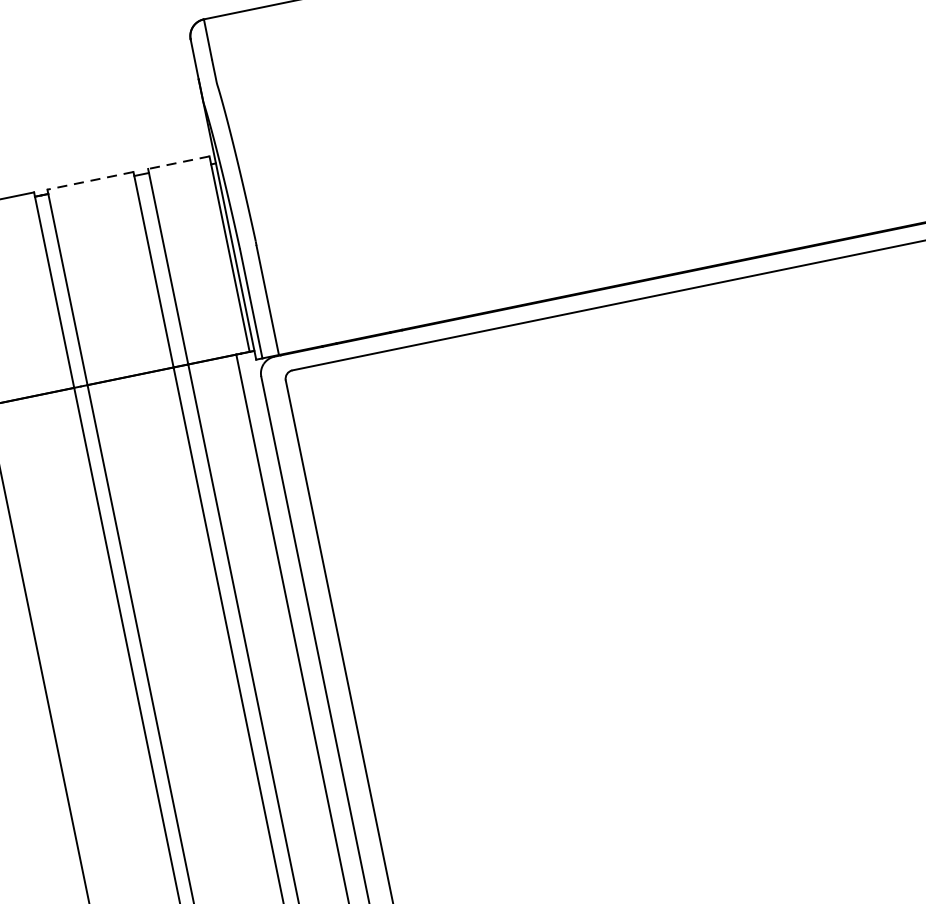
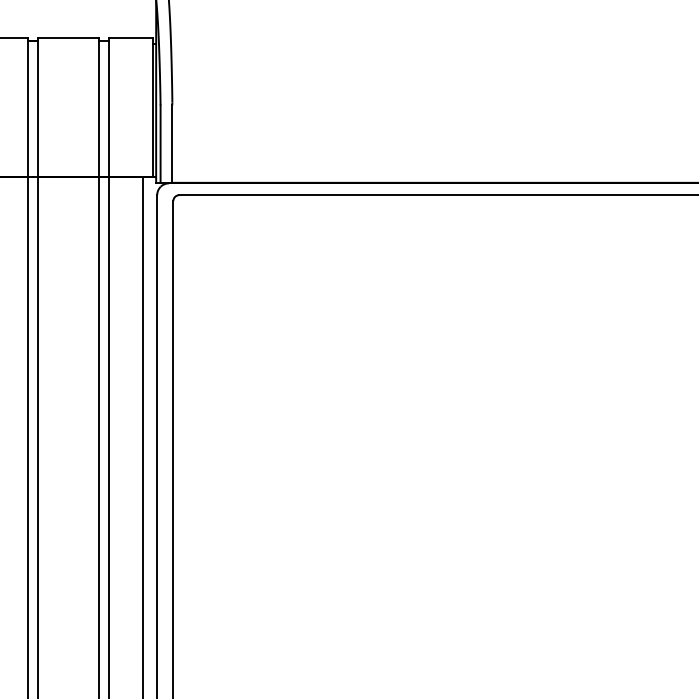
line: (179, 163) -> (131, 38), dashed -> solid
line: (89, 181) -> (67, 38), dashed -> solid

